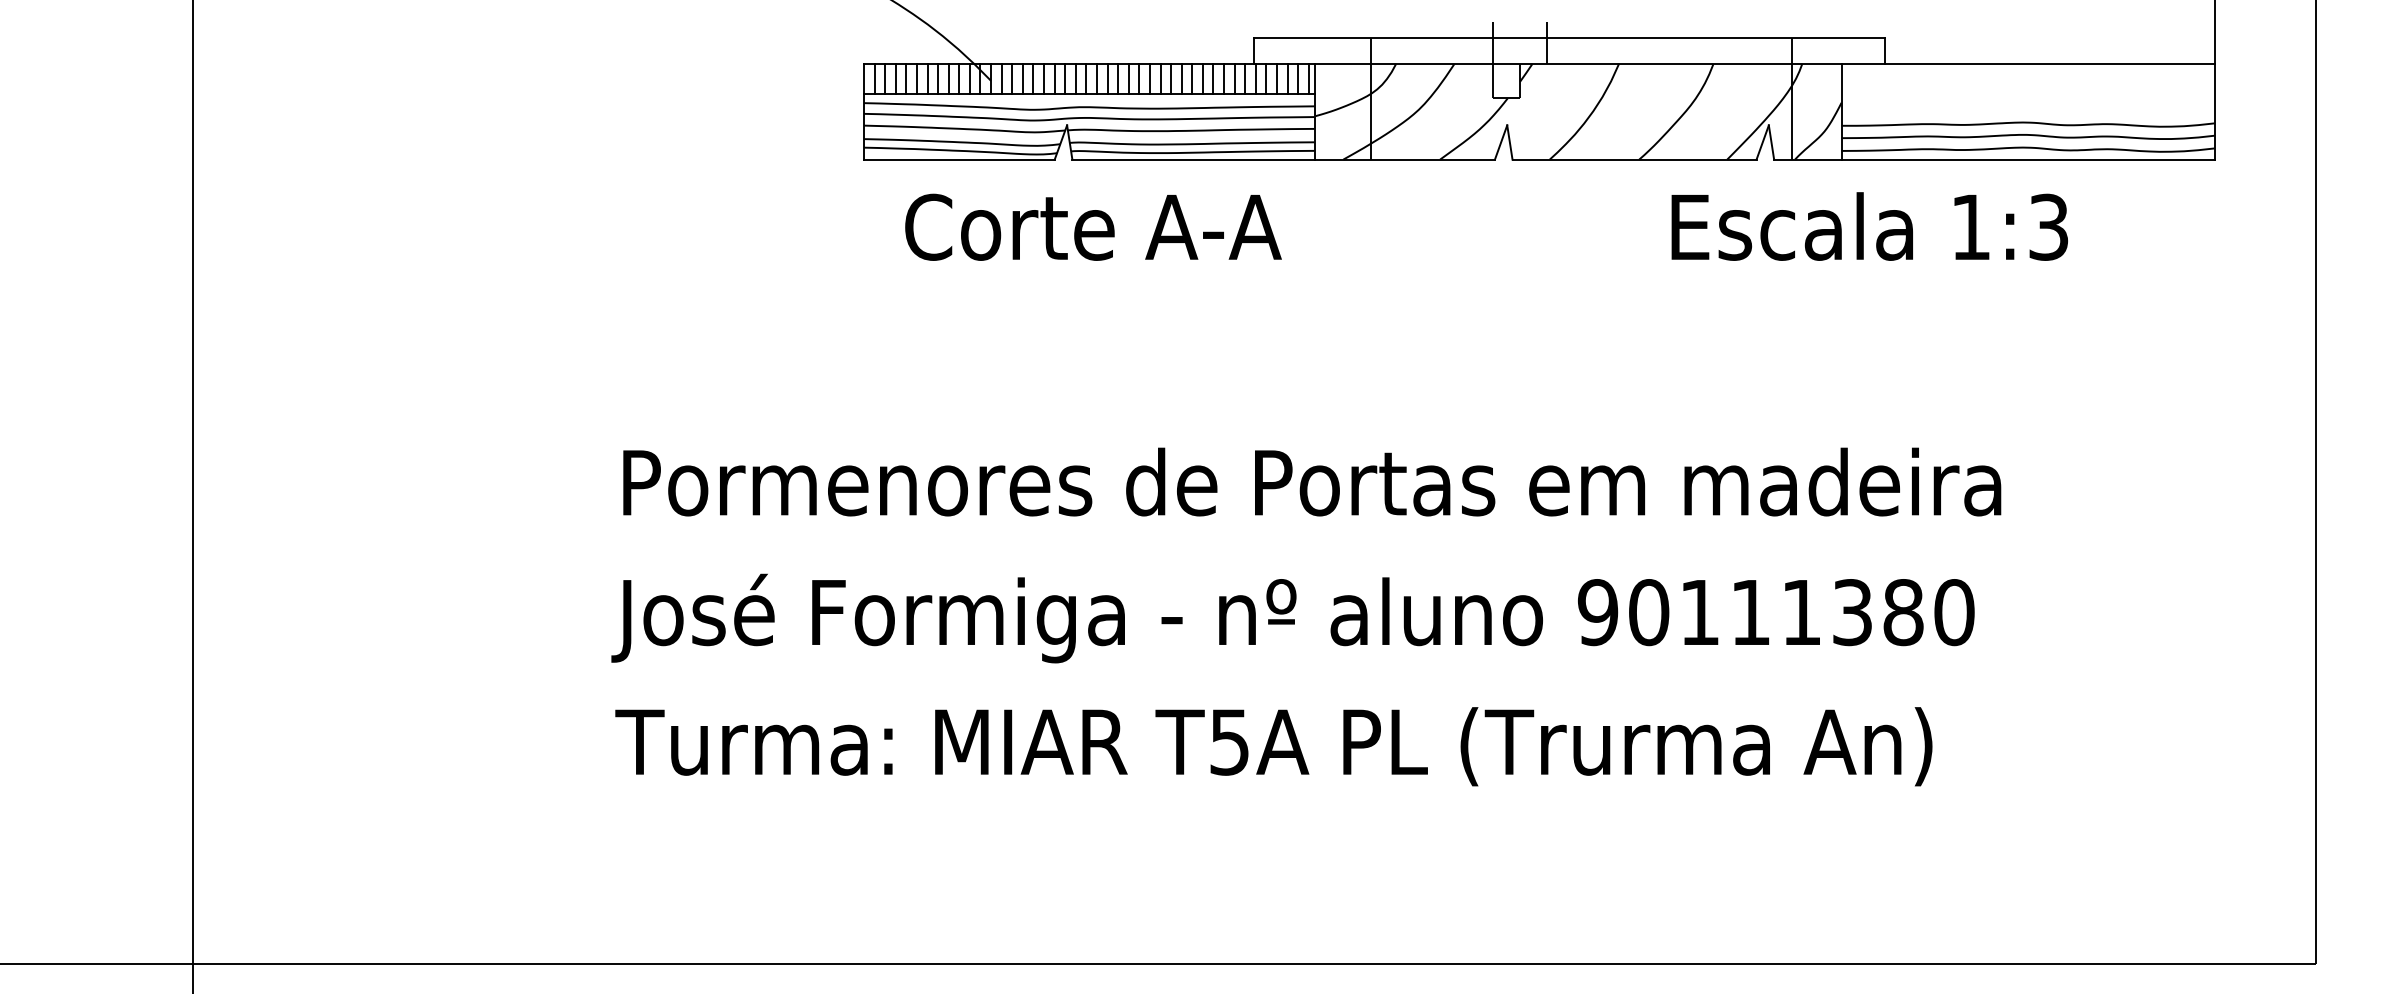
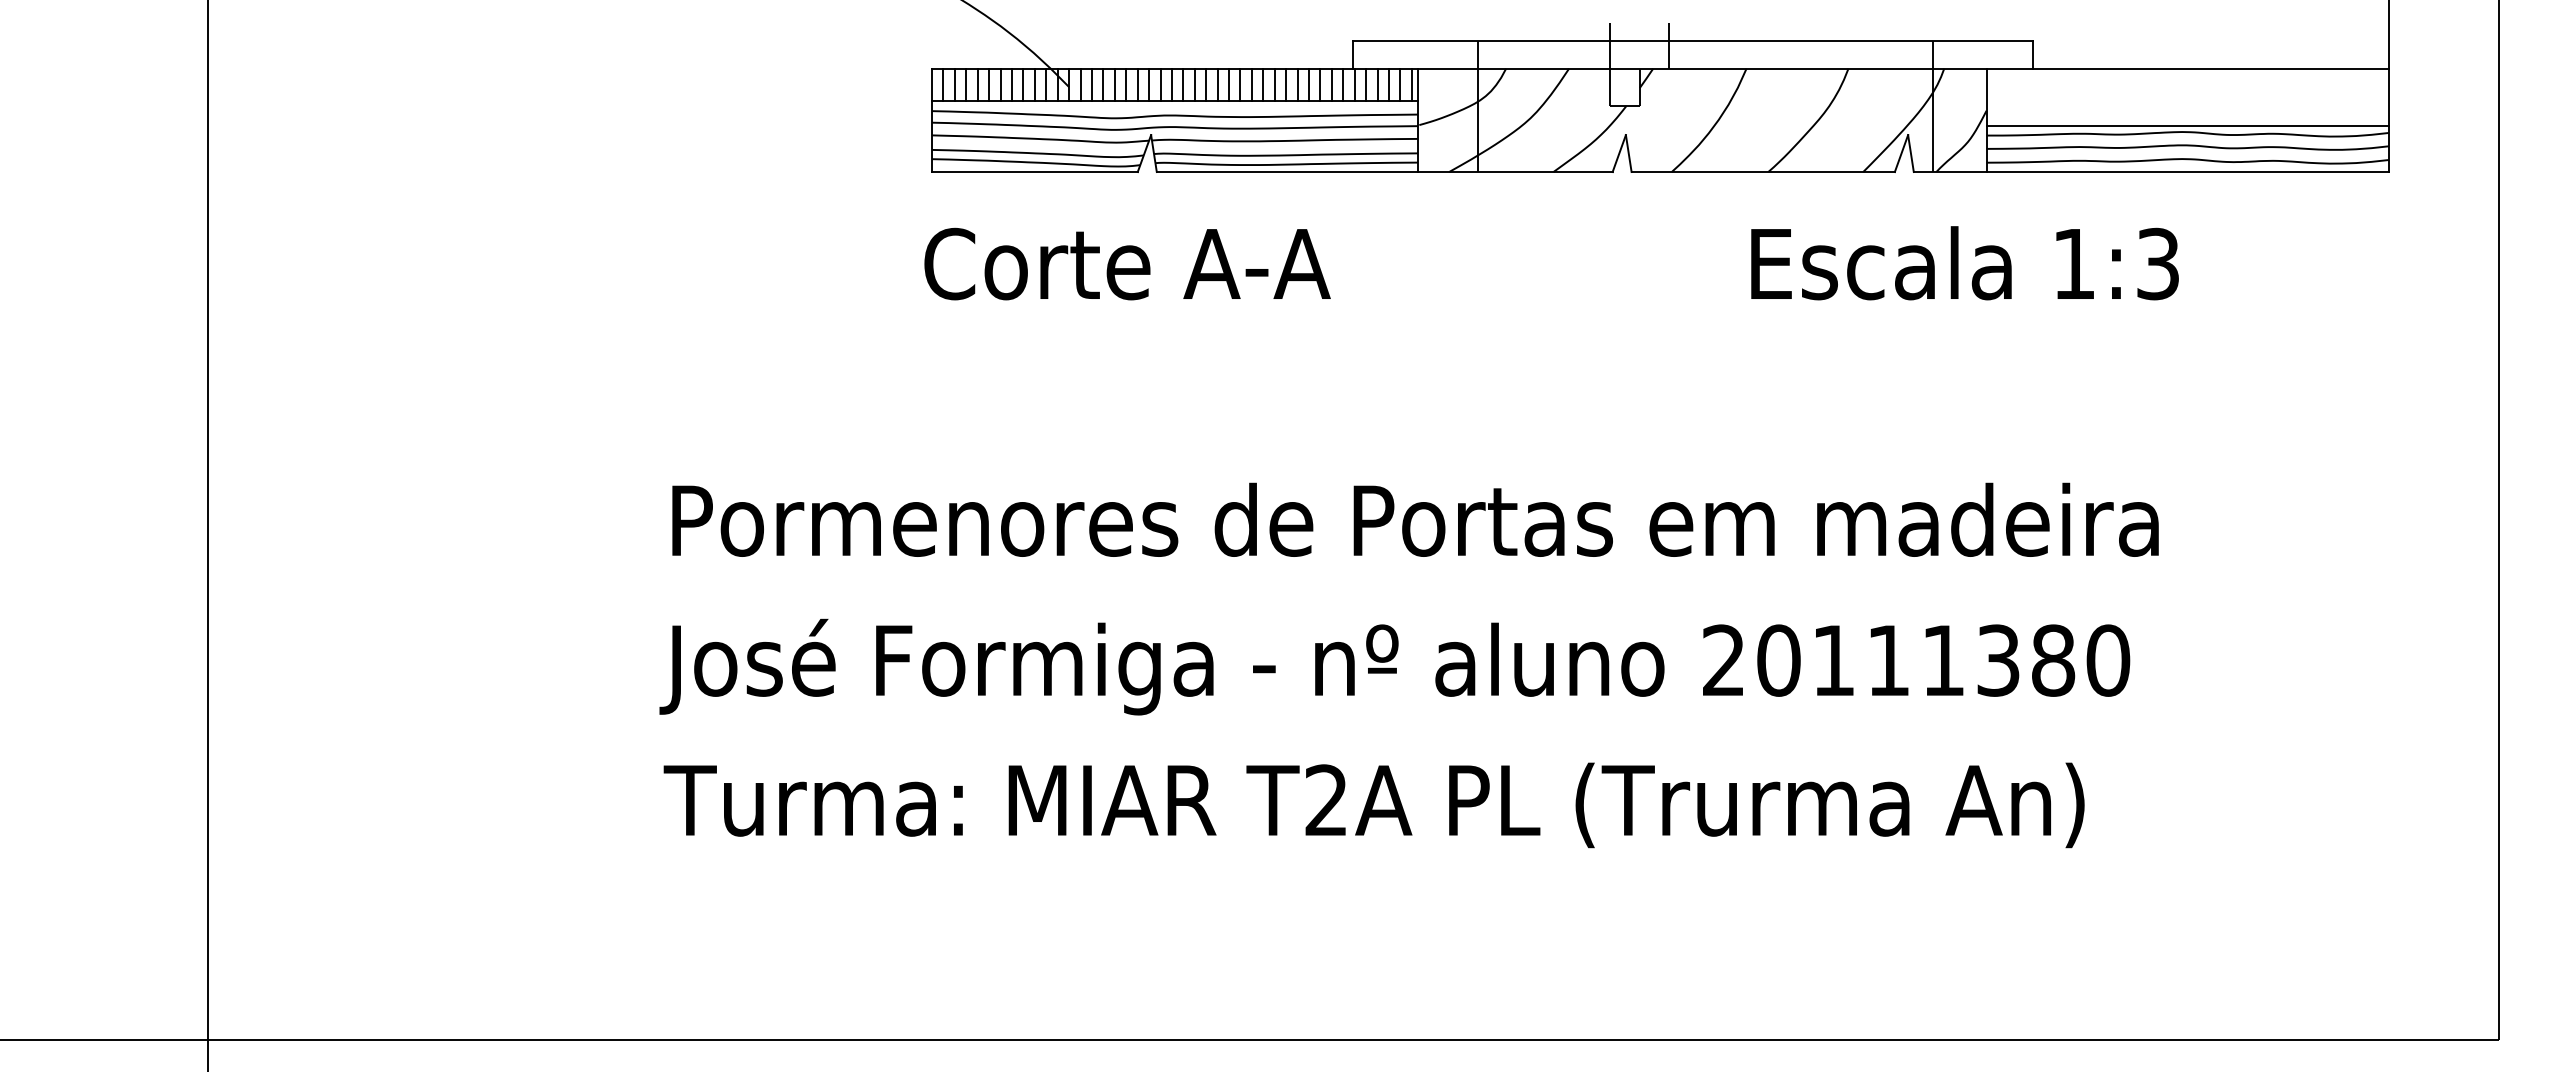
line: (2027, 117) -> (2187, 126), added
text: (1486, 226) -> (1551, 263), moved
text: (1597, 612) -> (1723, 660), 90111380 -> 20111380
text: (1228, 742) -> (1325, 800), T5A -> T2A

